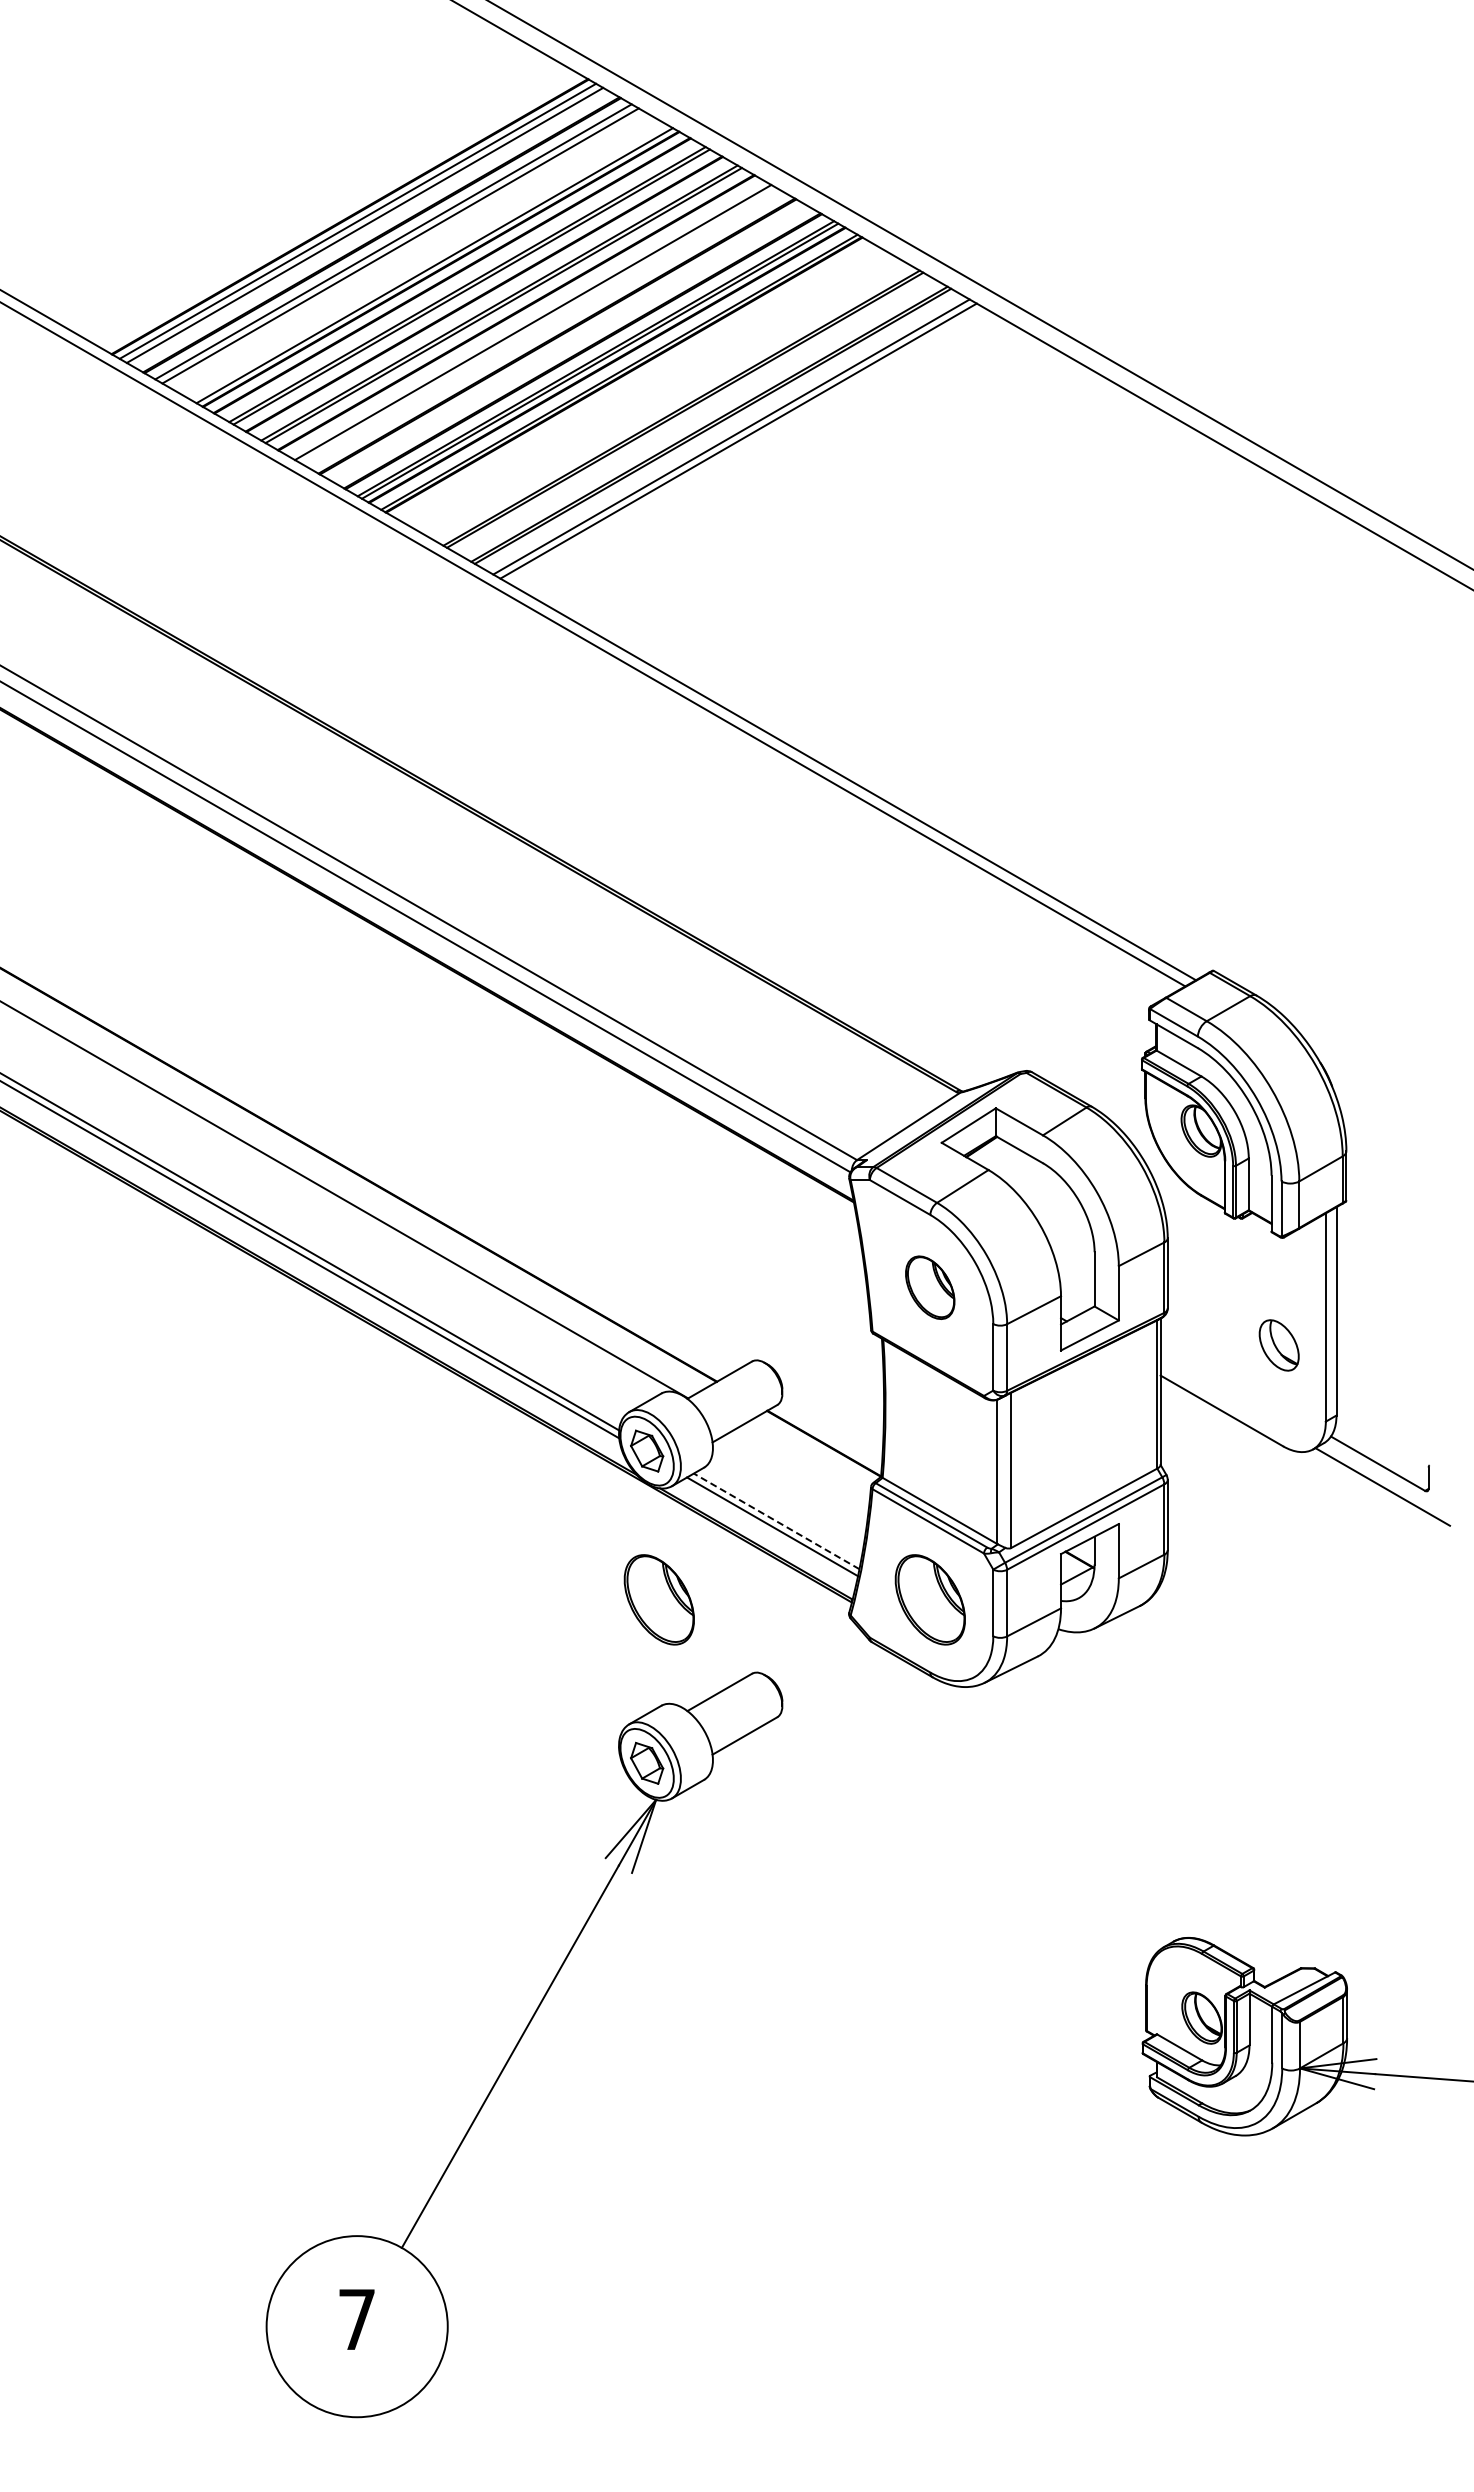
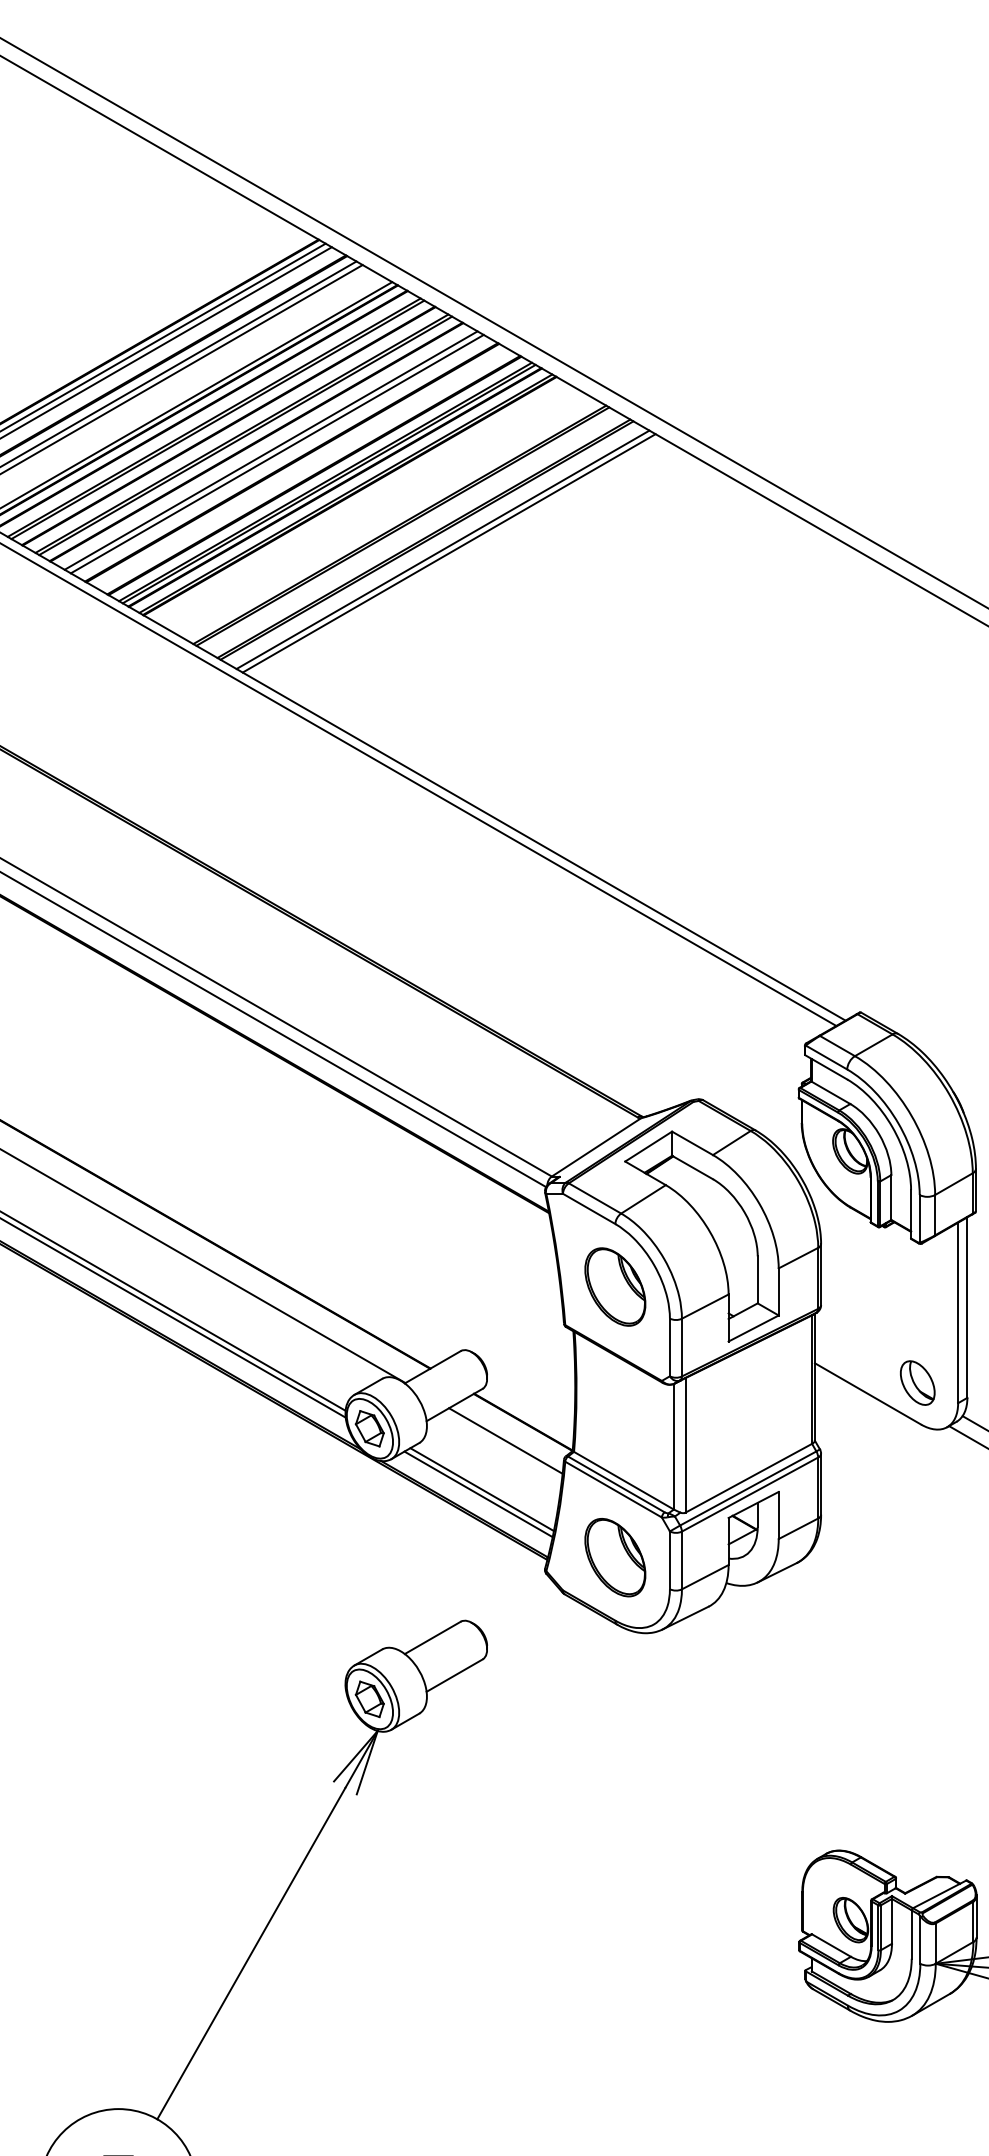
line: (540, 326) -> (277, 454), added
part: (929, 1287) -> (614, 1286), size x1.43
part: (1278, 1345) -> (917, 1383), moved
line: (803, 1465) -> (505, 1441), added
line: (776, 1521) -> (482, 1489), dashed -> solid
part: (658, 1599) -> (379, 1557), removed

